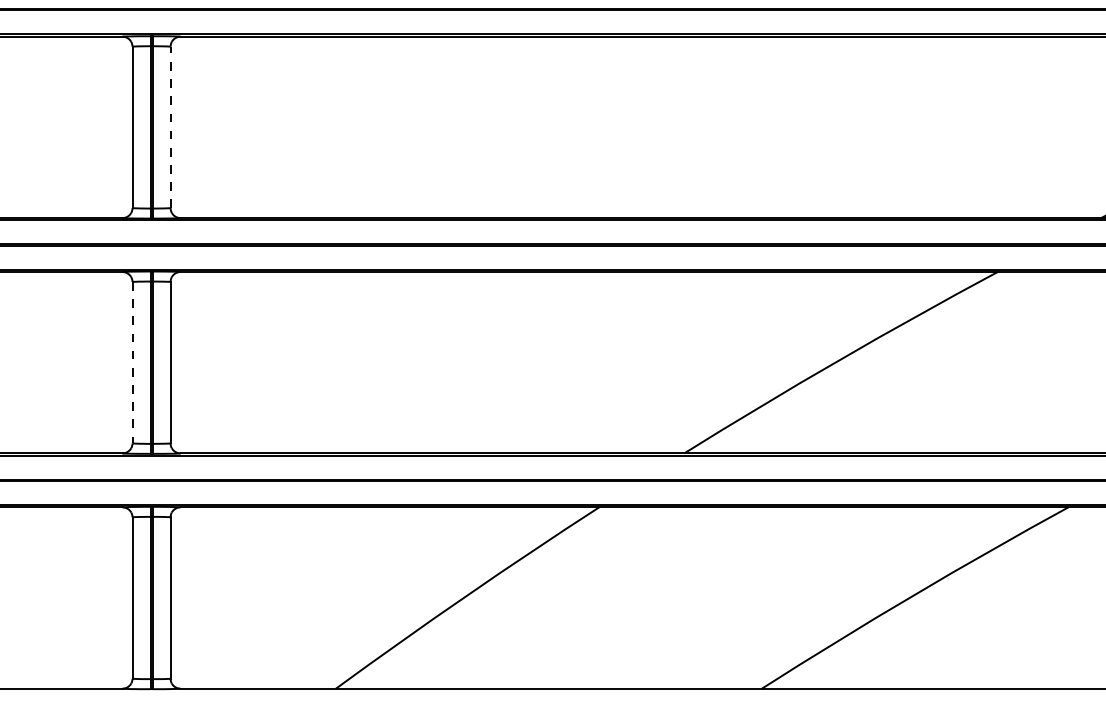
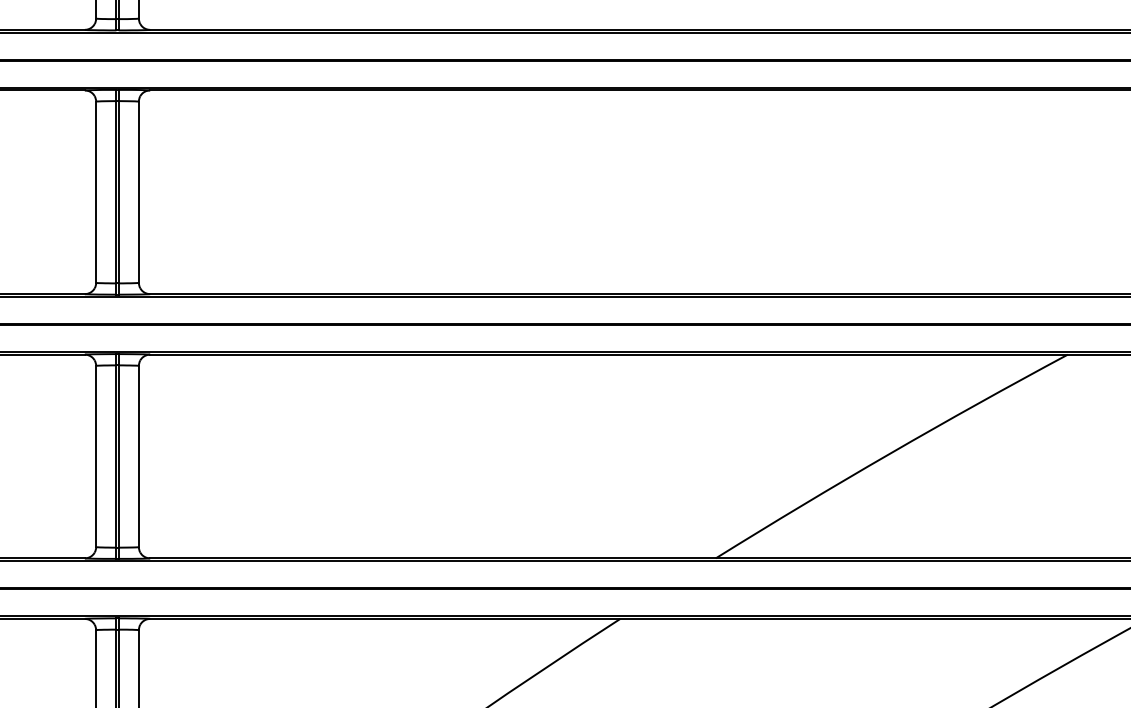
line: (170, 127) -> (138, 192), dashed -> solid
line: (132, 362) -> (96, 456), dashed -> solid

